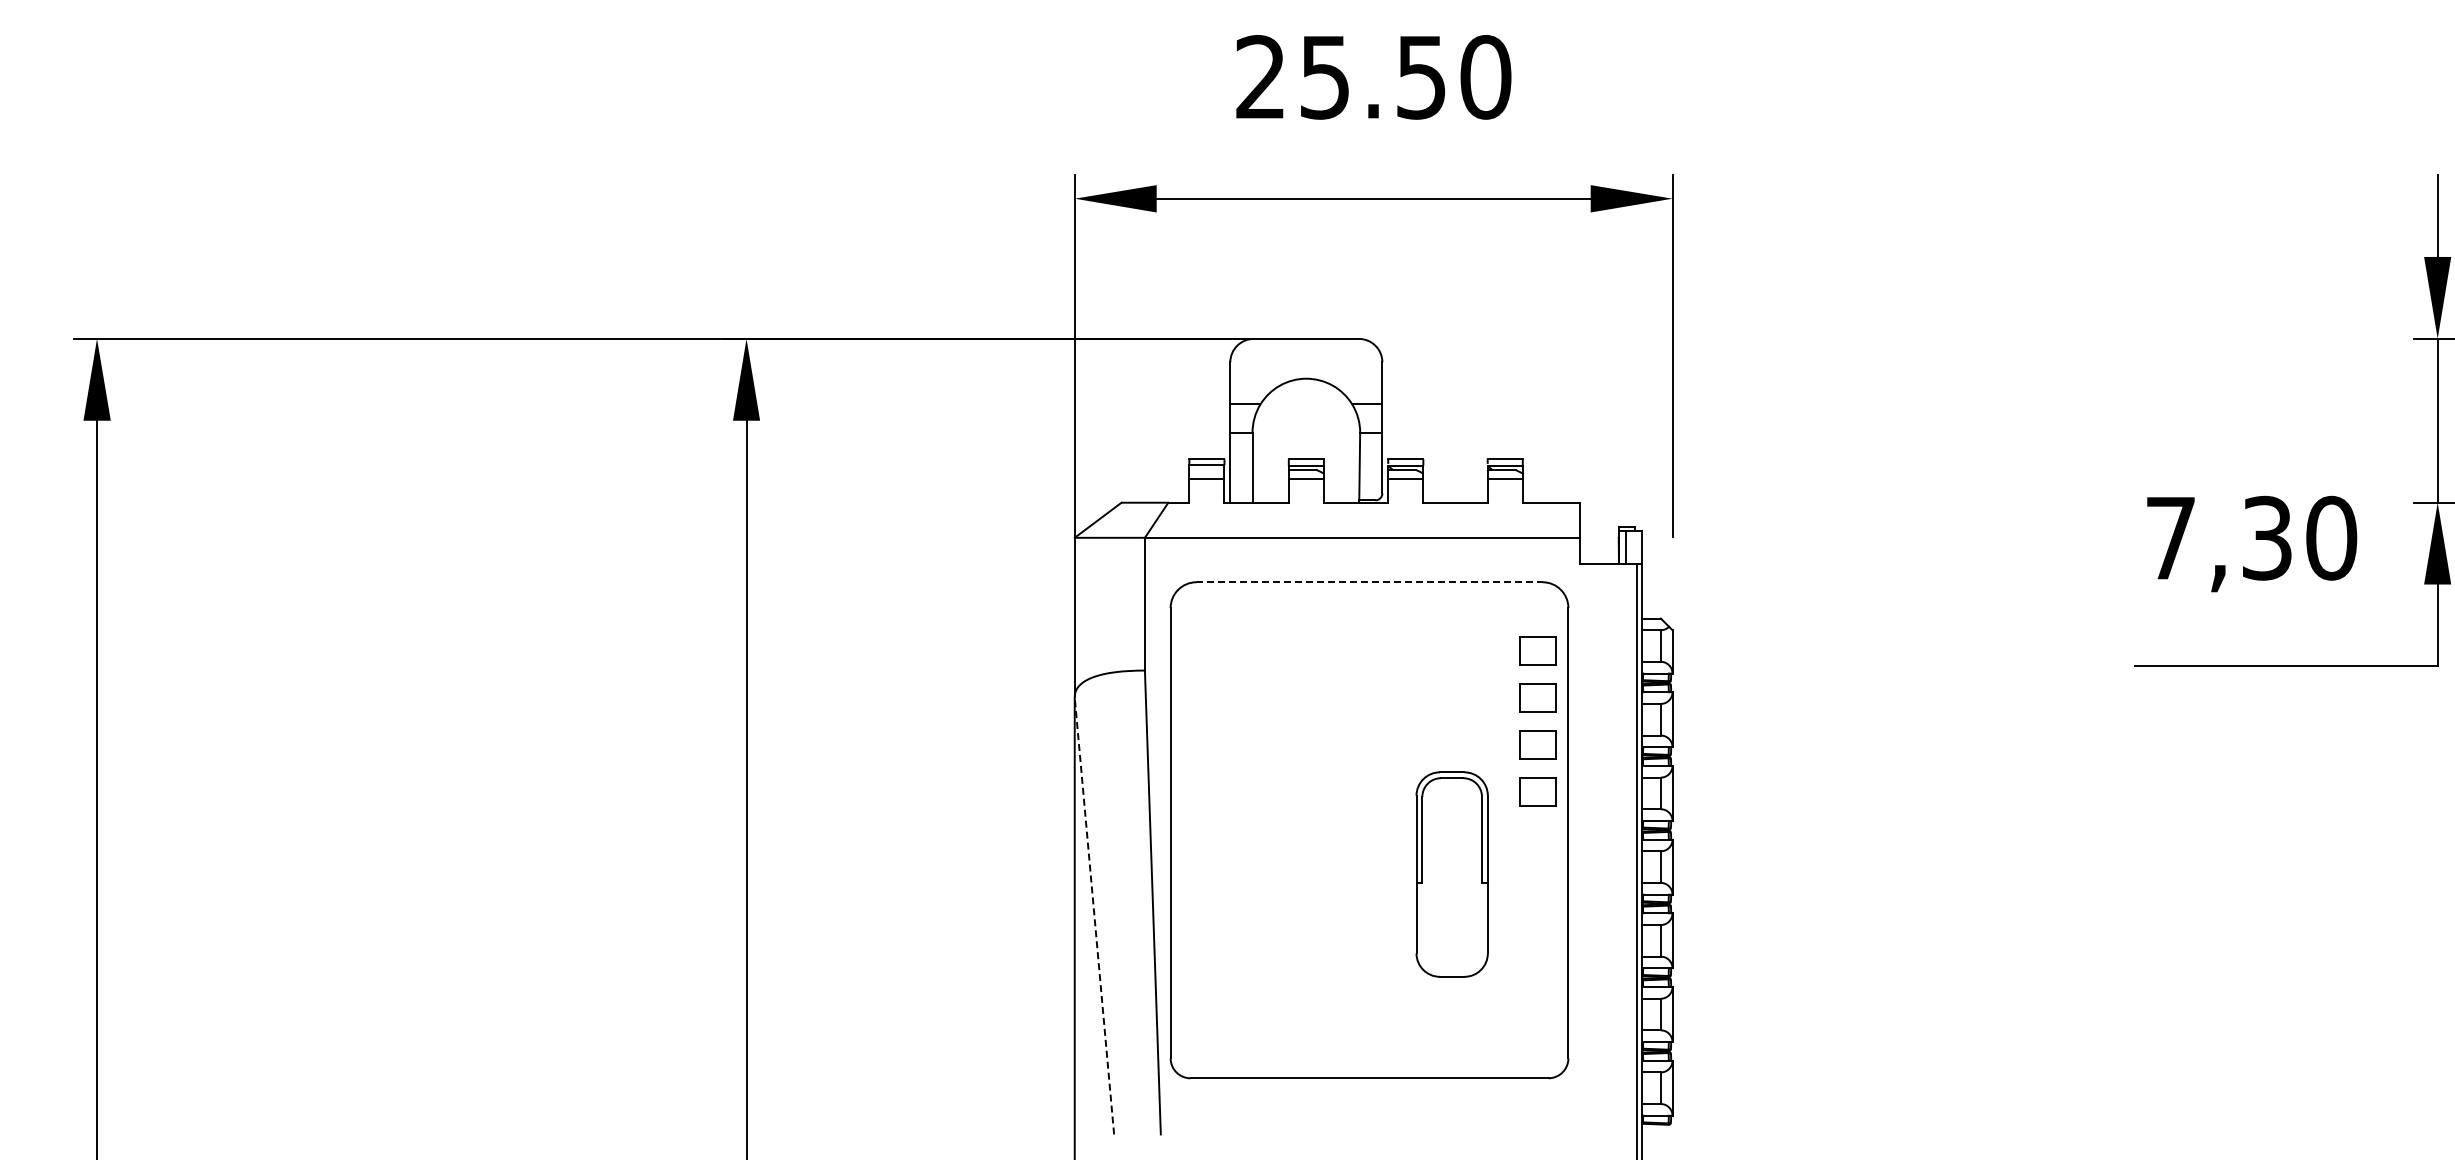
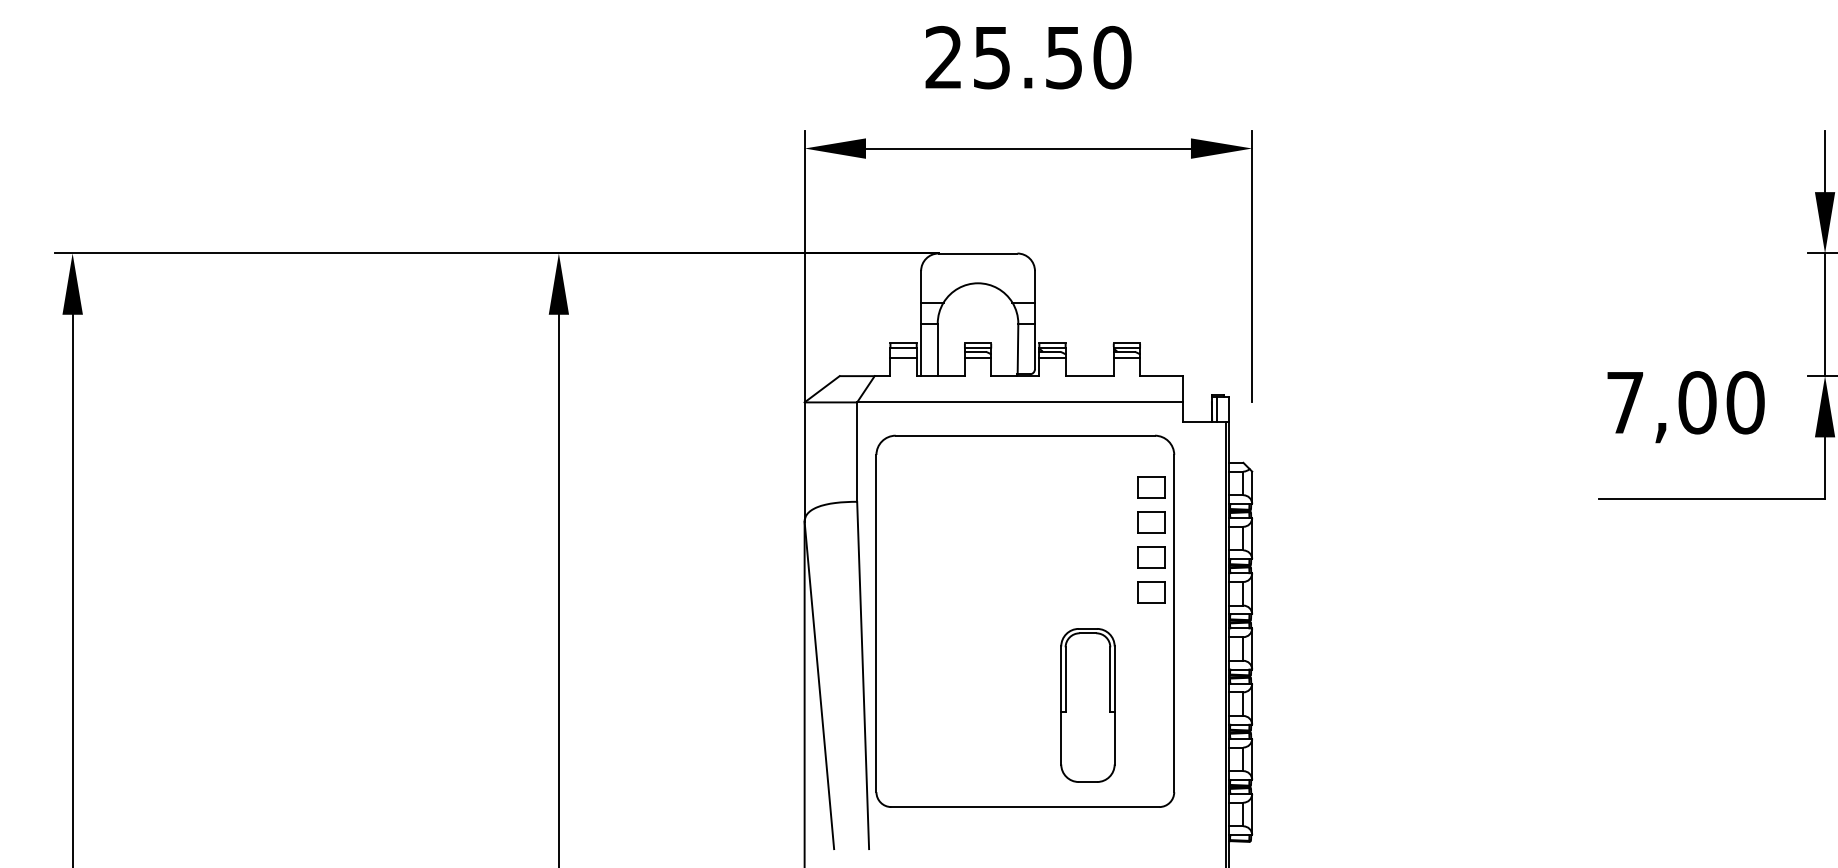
text: (2267, 537) -> (1697, 402), 7,30 -> 7,00
line: (1370, 582) -> (1026, 435), dashed -> solid
part: (1451, 874) -> (1087, 705), moved
line: (1094, 915) -> (819, 685), dashed -> solid

